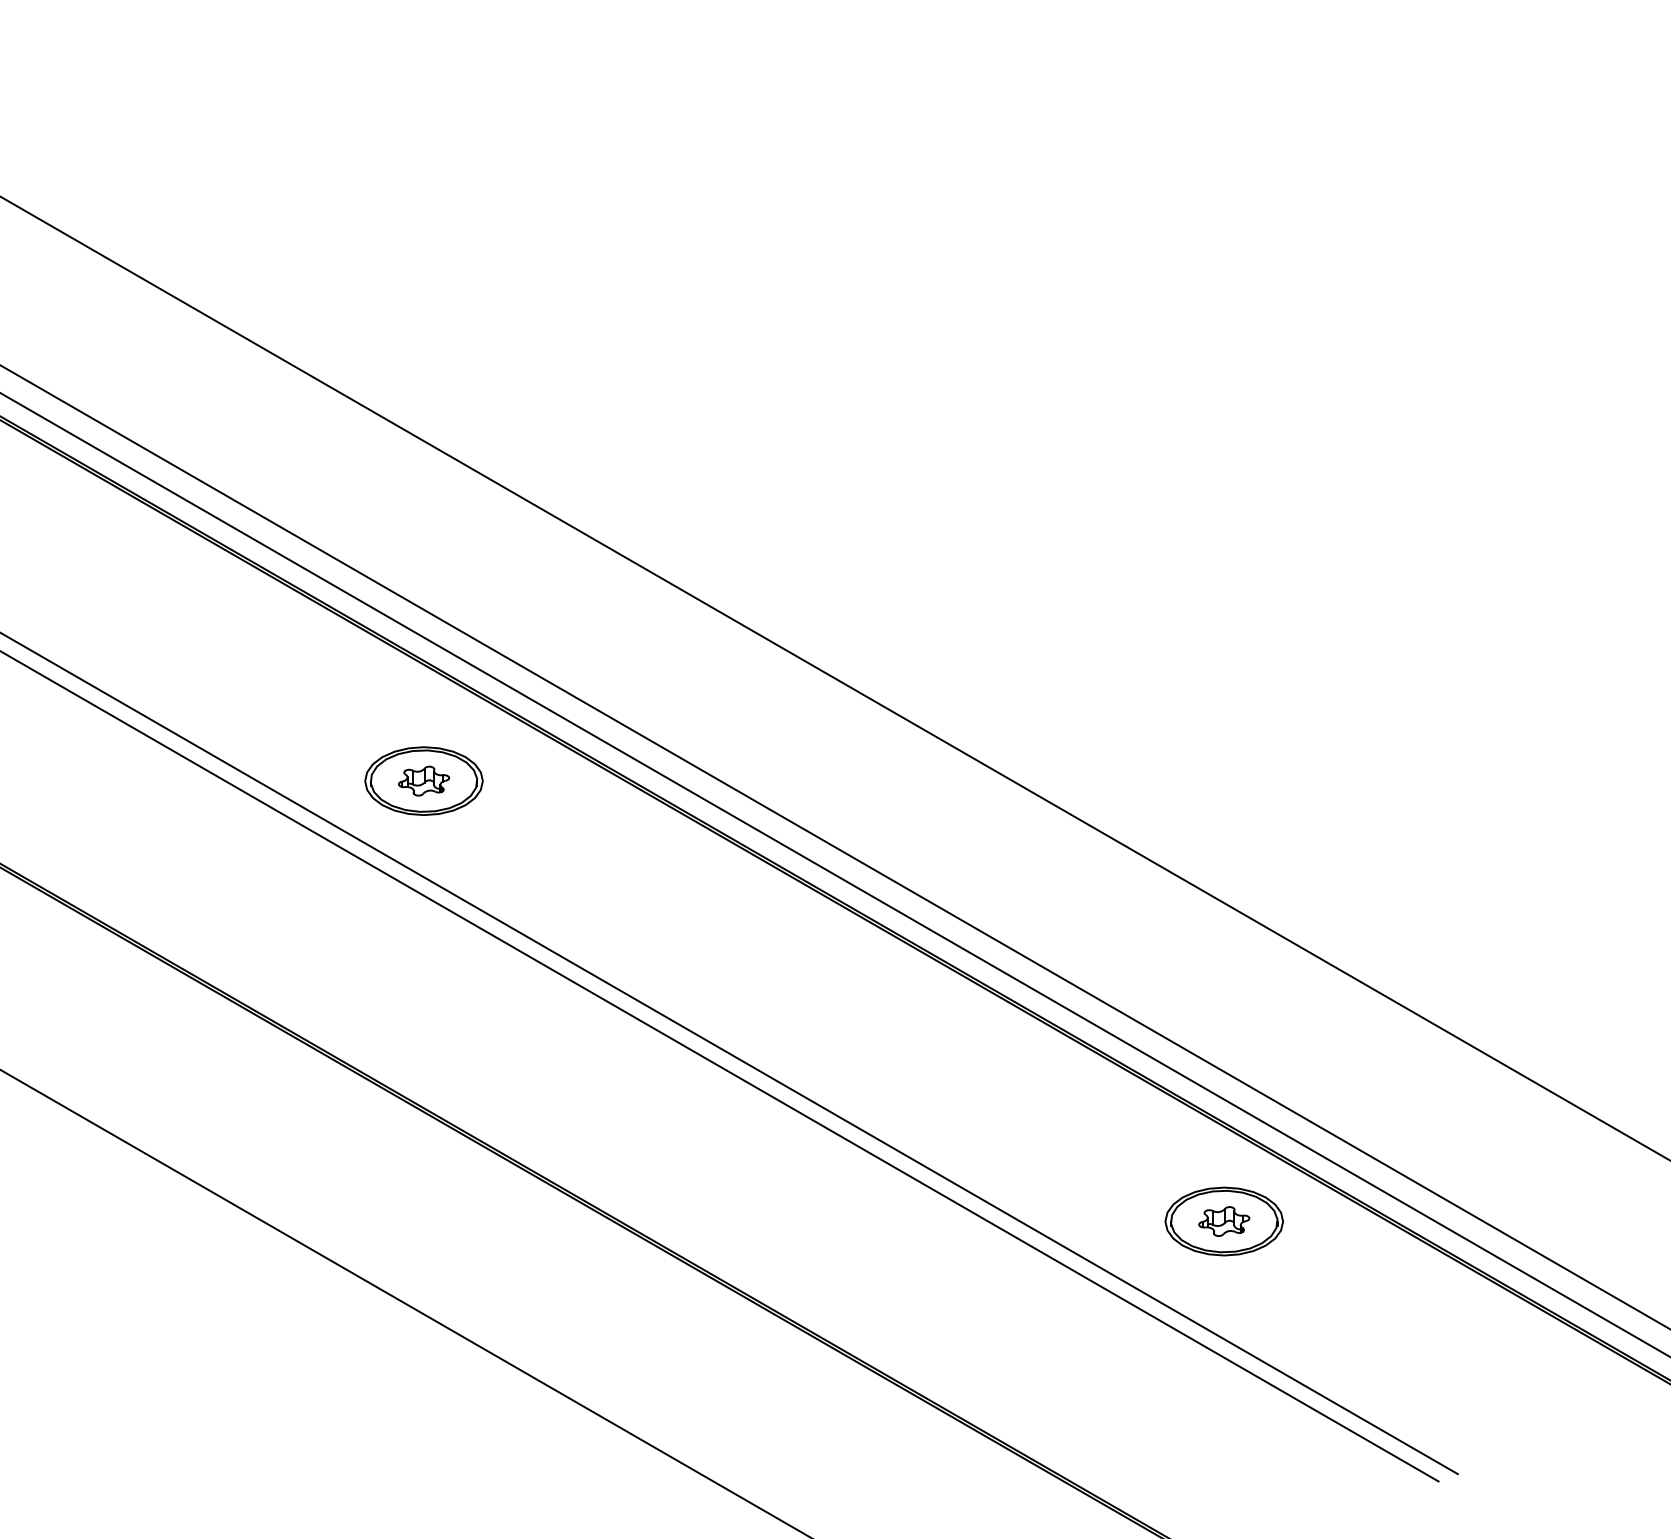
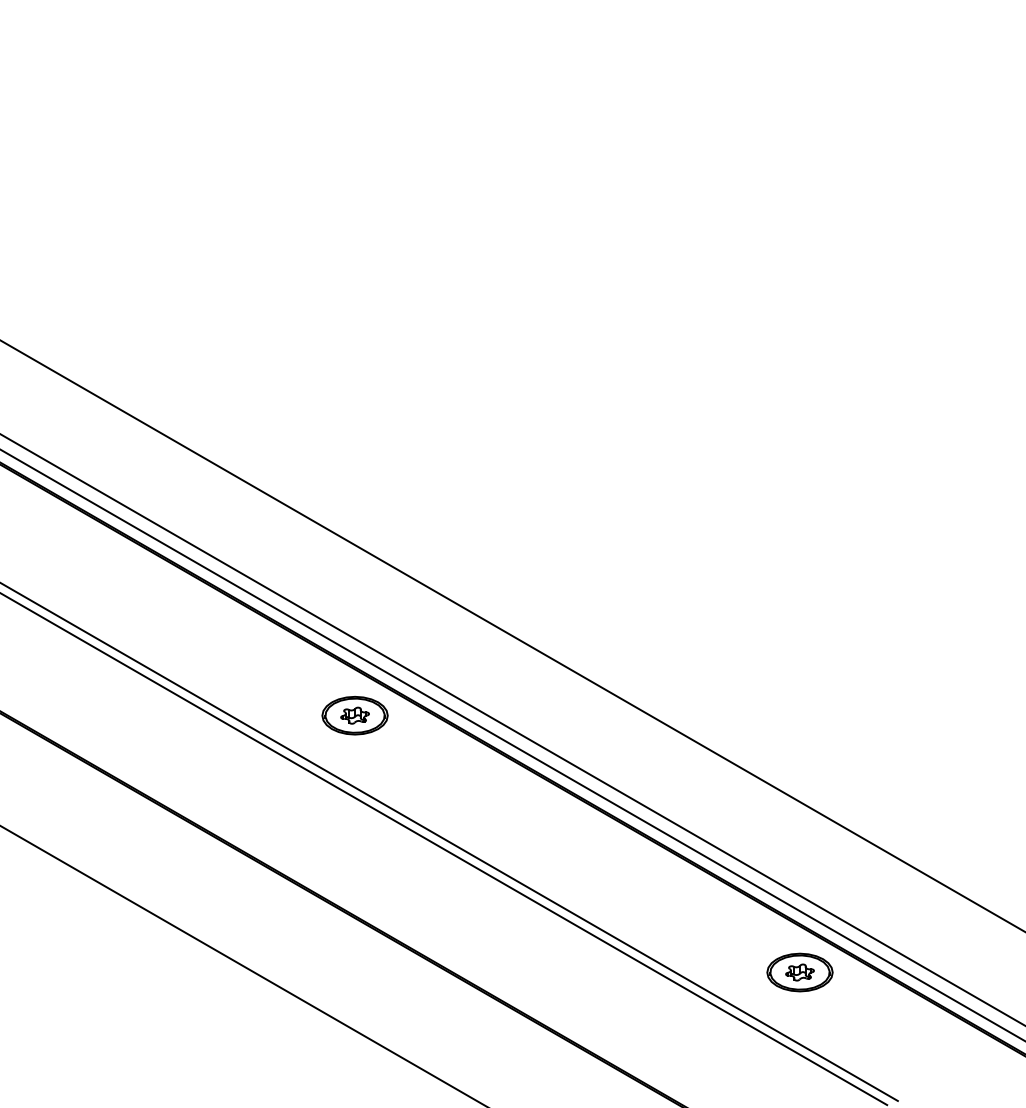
part: (422, 780) -> (354, 715), moved
part: (1223, 1221) -> (799, 972), moved

